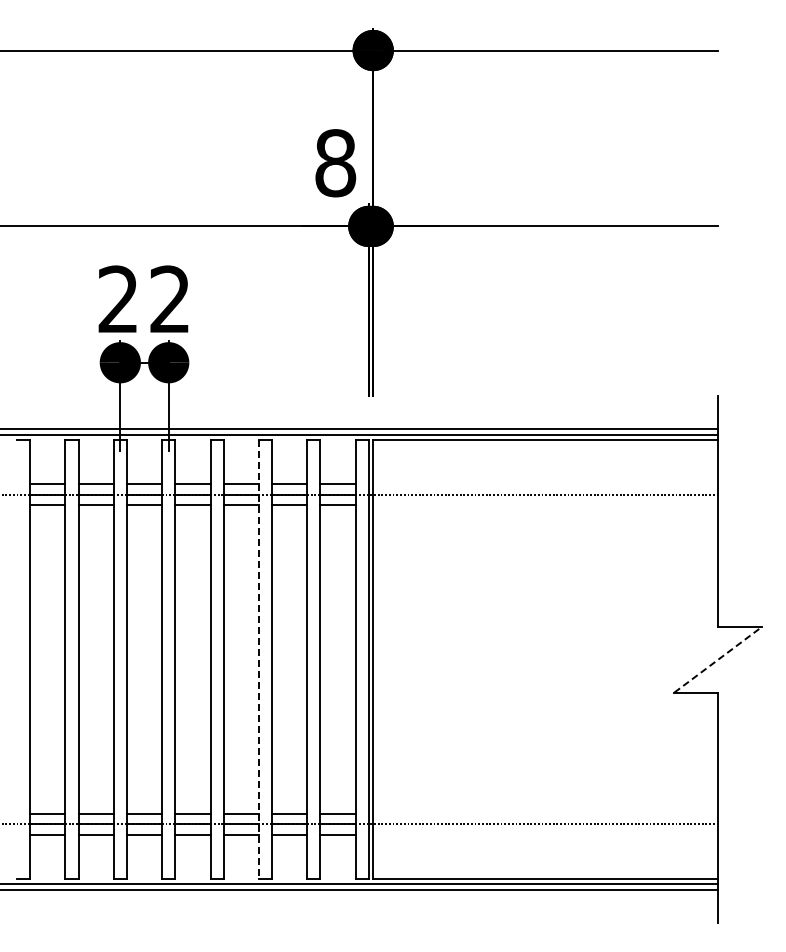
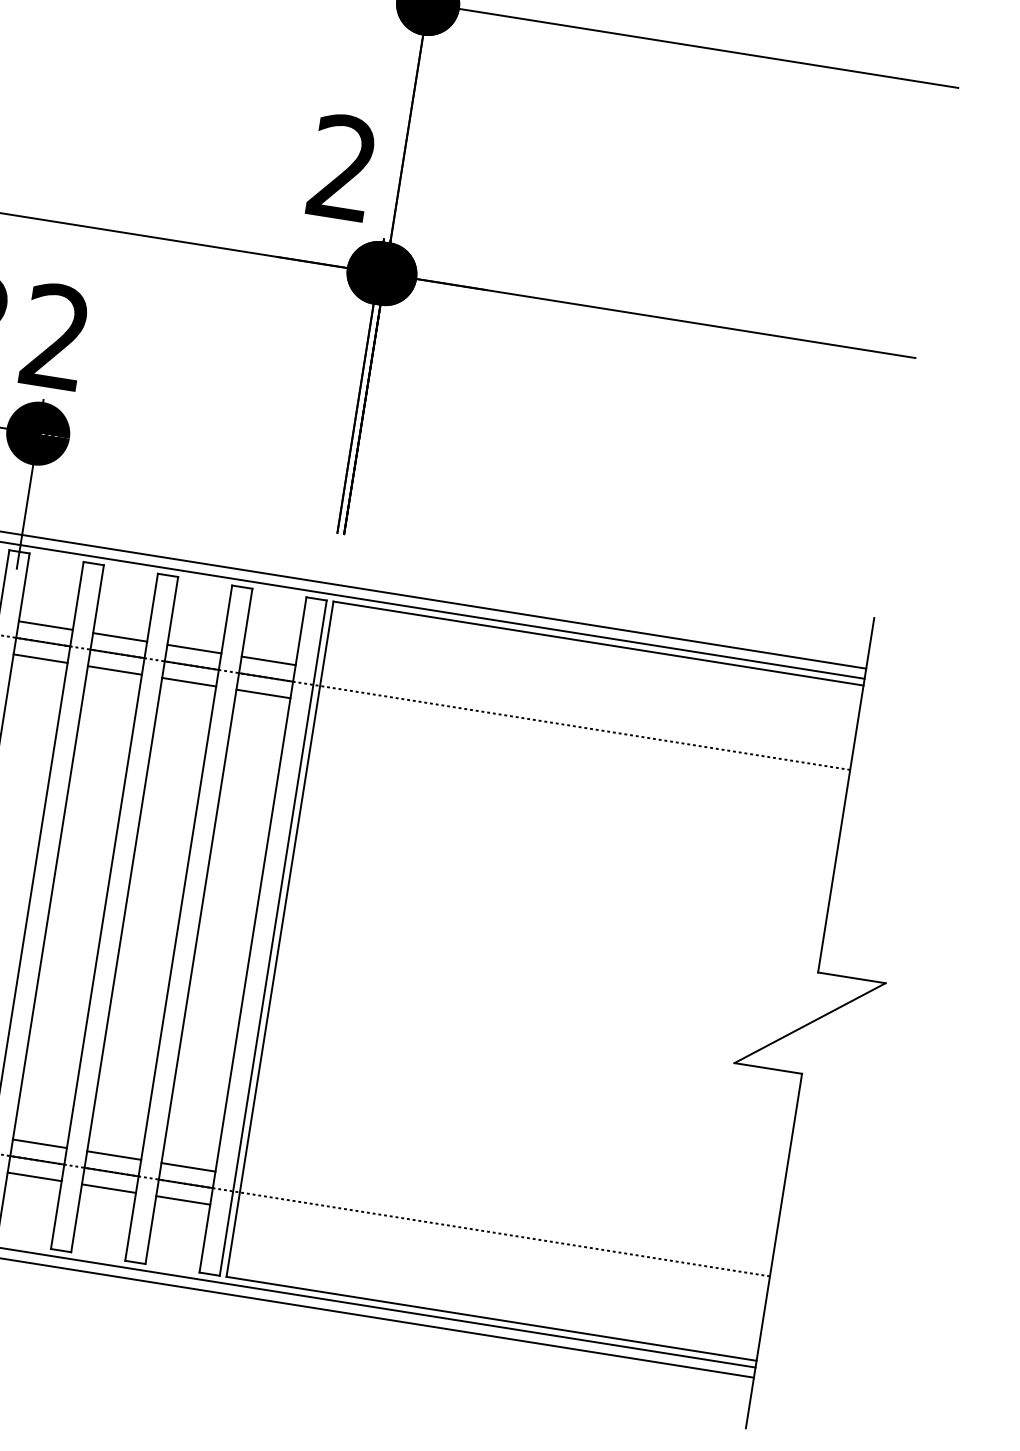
text: (335, 163) -> (342, 168), 8 -> 2
line: (258, 659) -> (103, 911), dashed -> solid
line: (718, 659) -> (810, 1023), dashed -> solid

